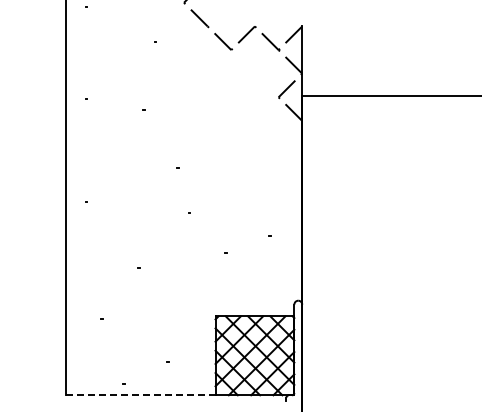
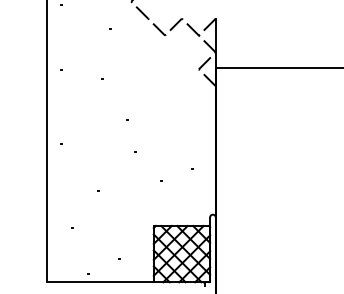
line: (140, 395) -> (100, 282), dashed -> solid

